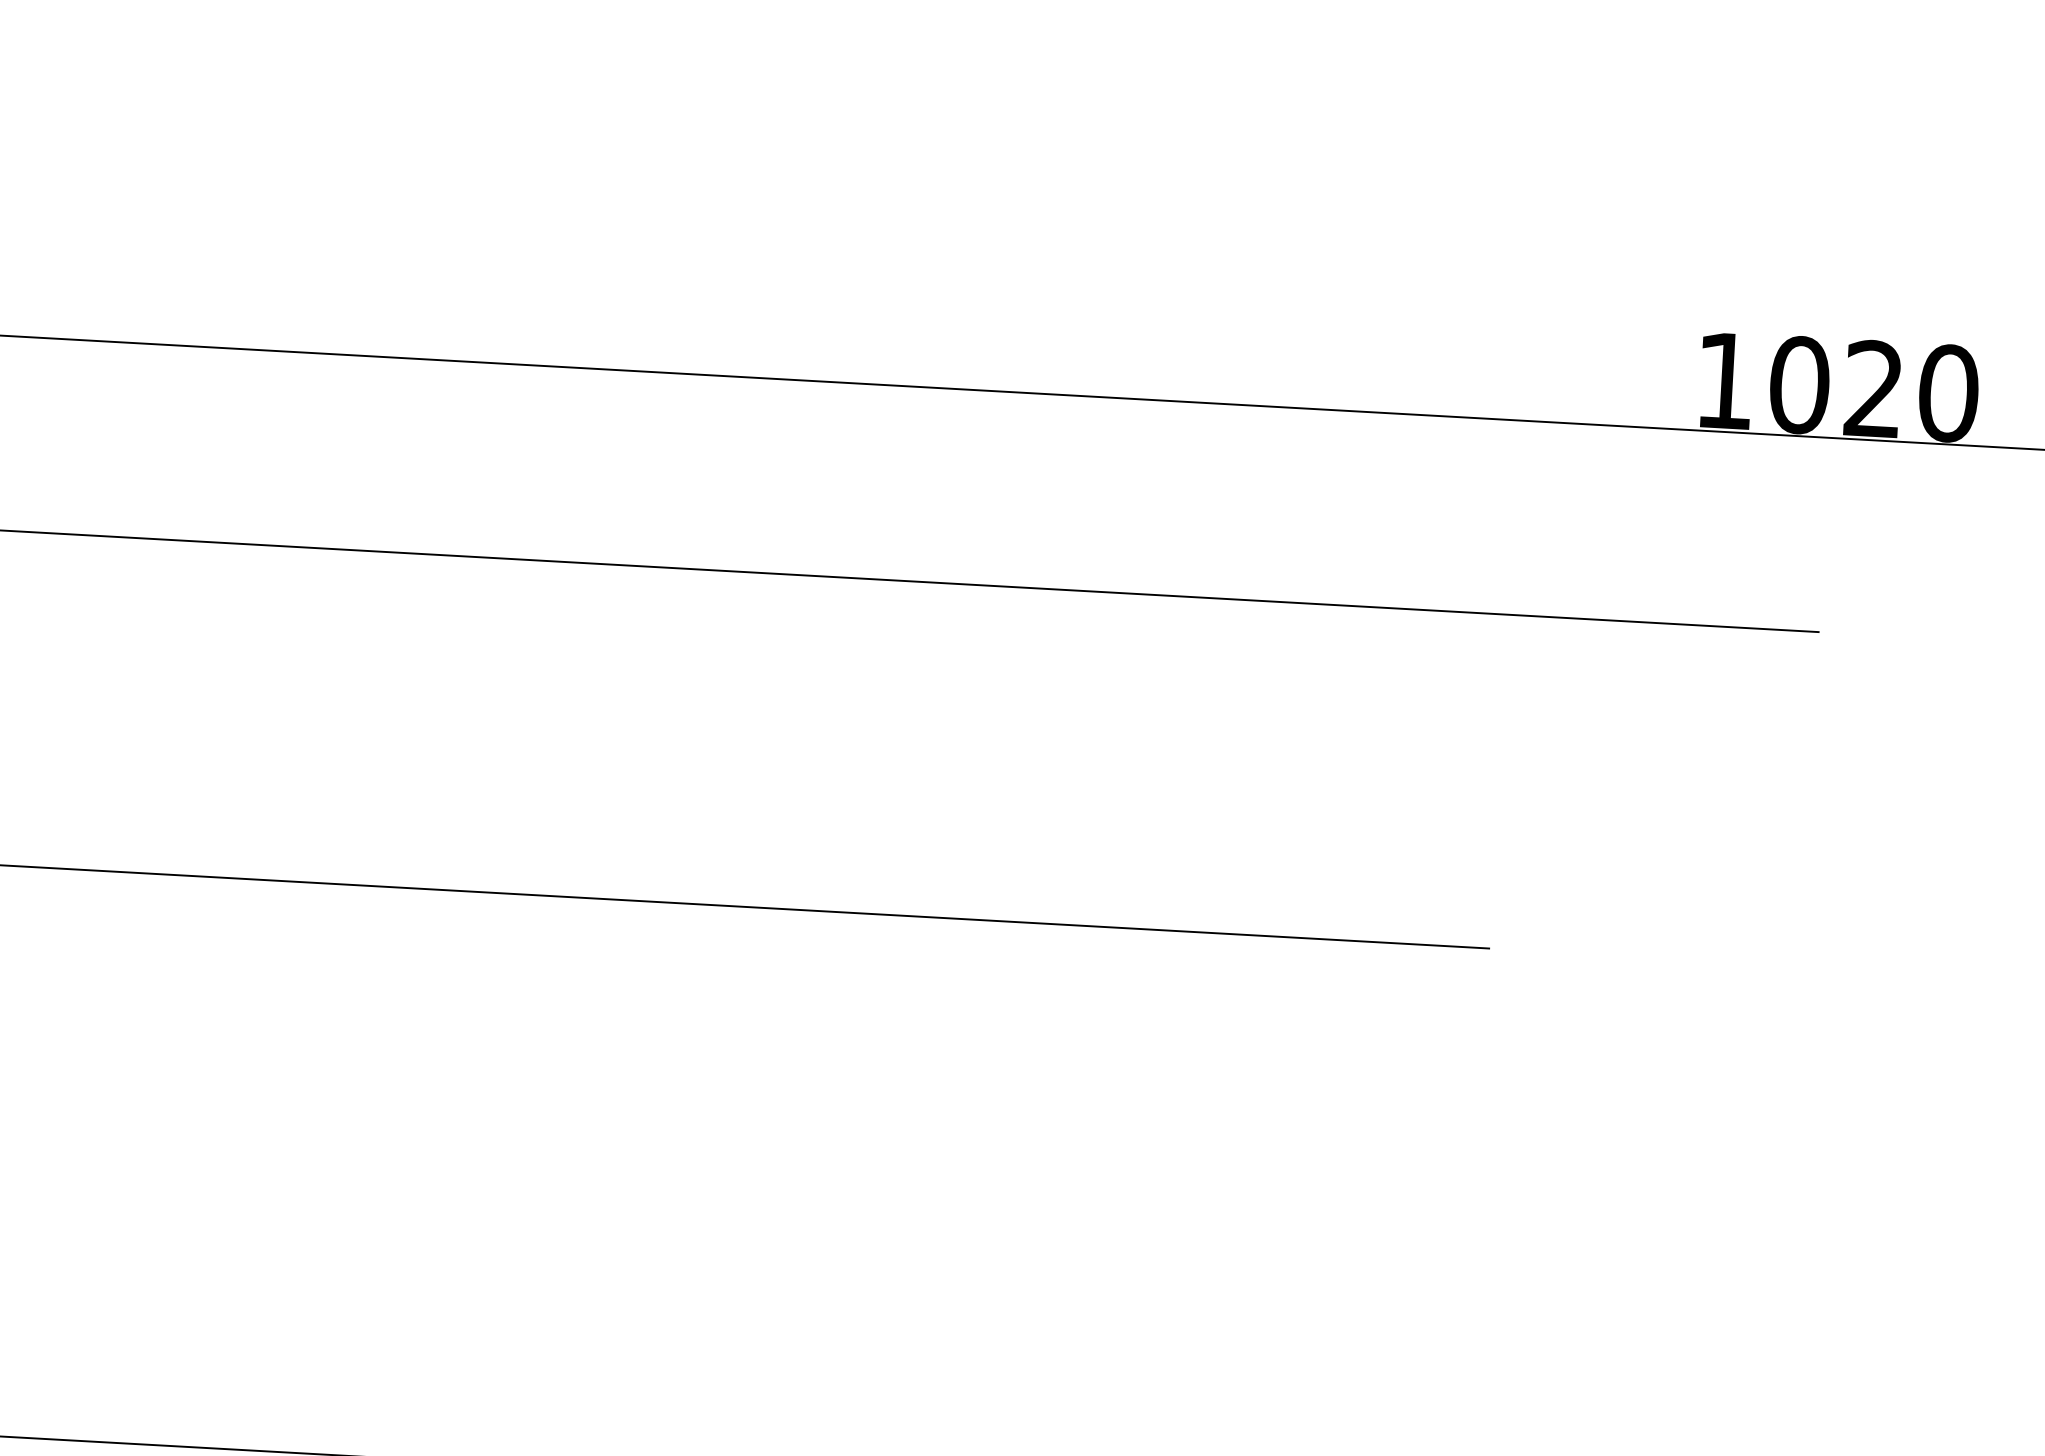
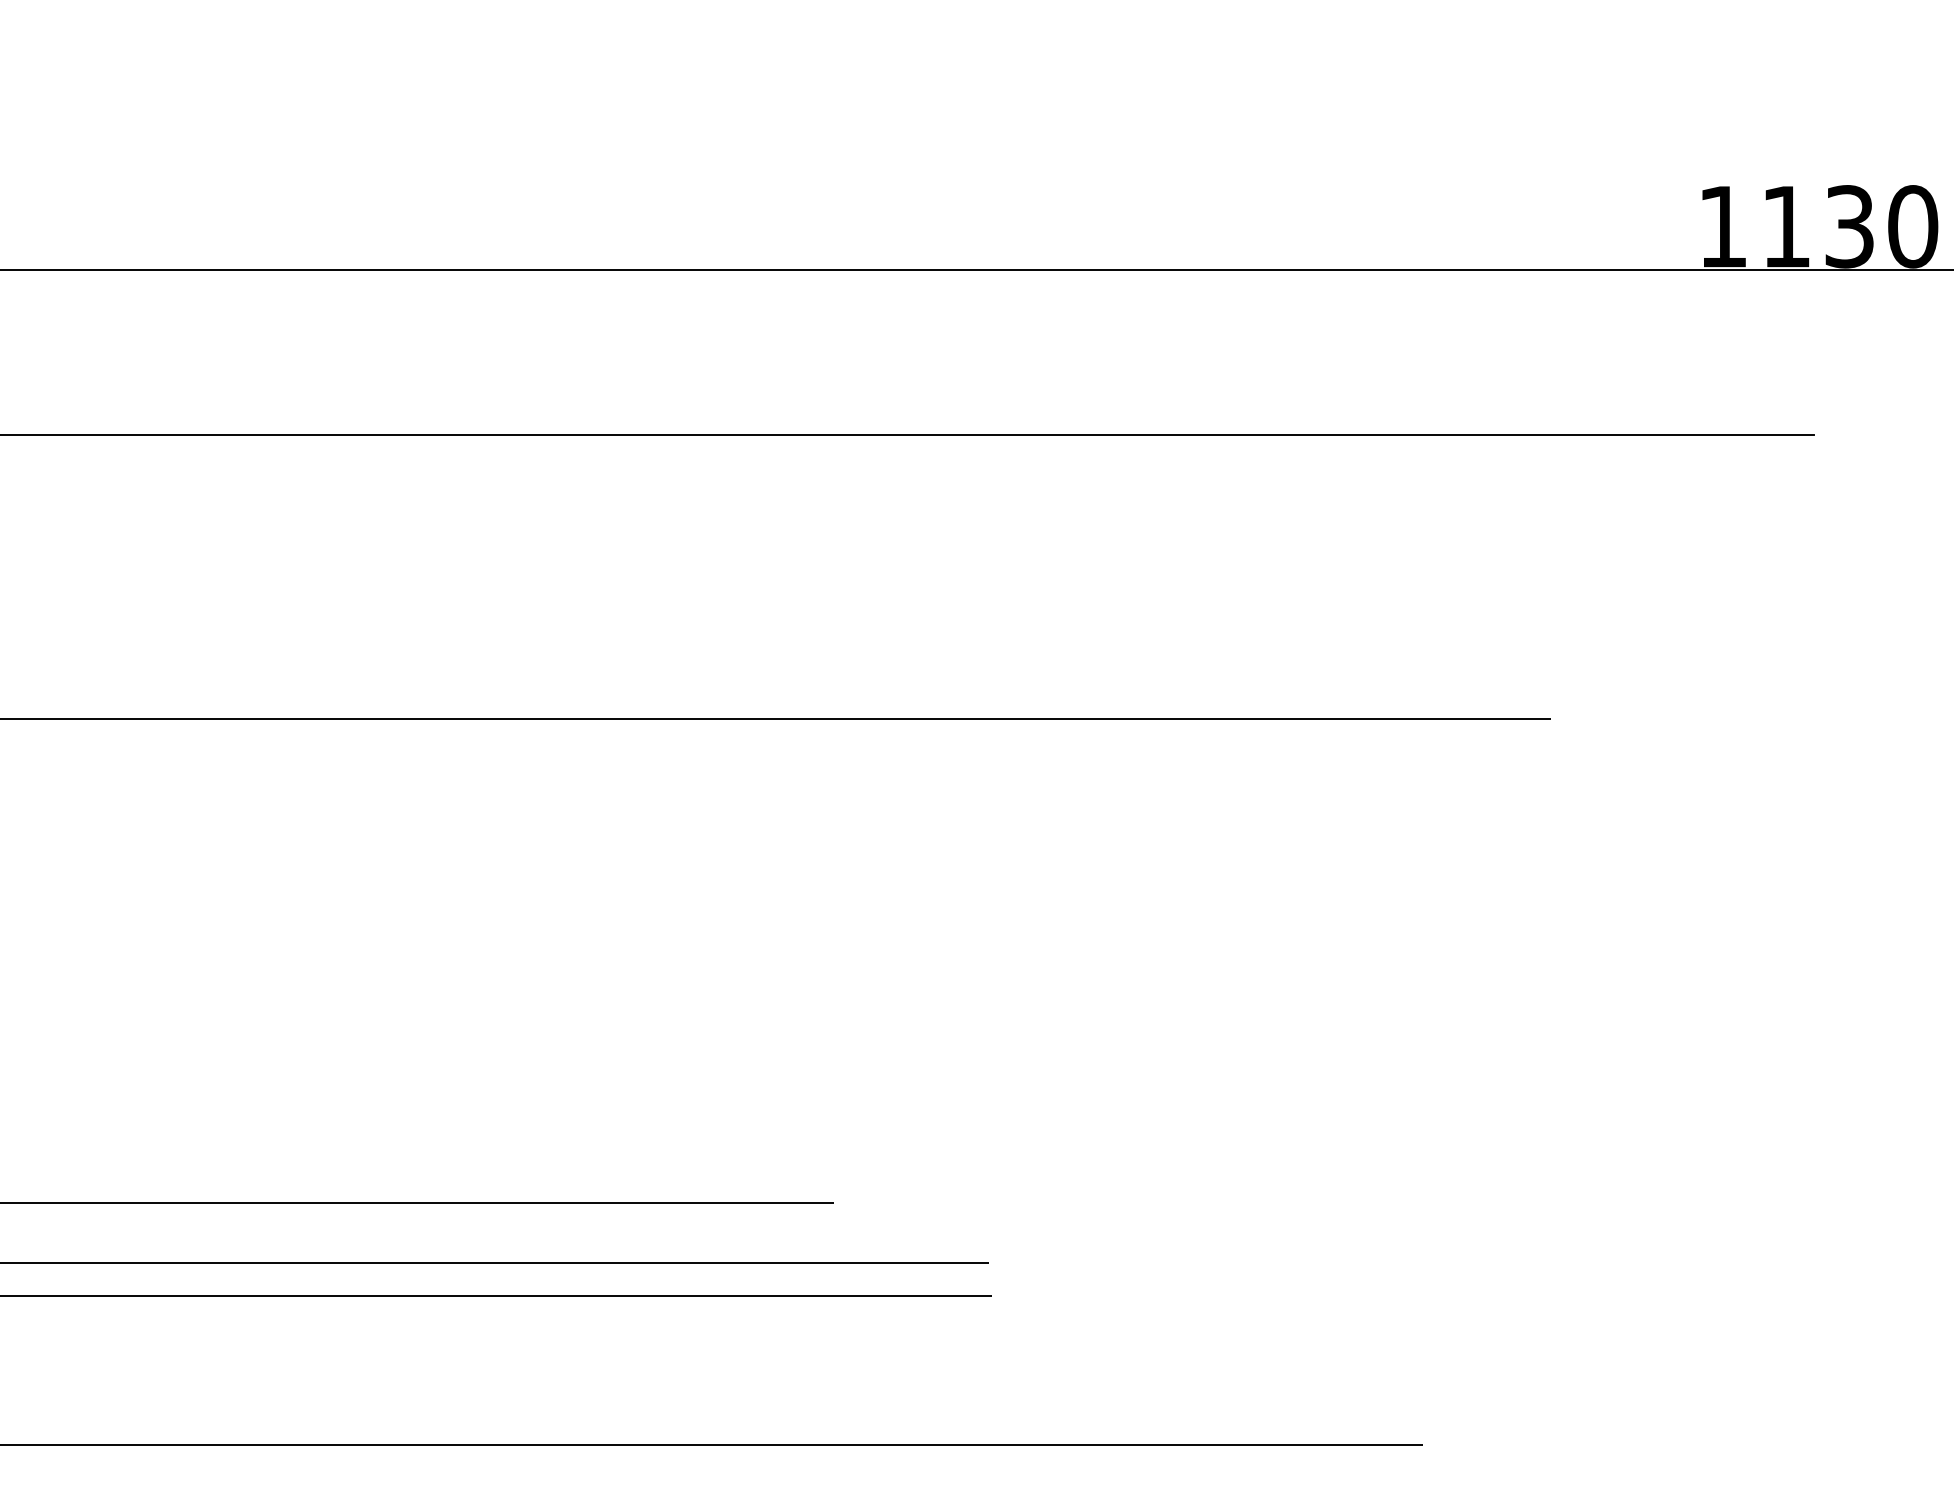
text: (1836, 386) -> (1817, 226), 1020 -> 1130

